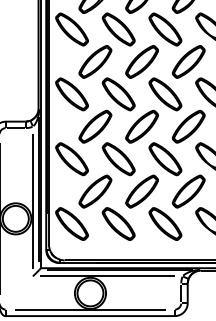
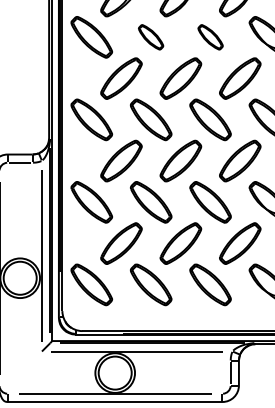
part: (118, 29) -> (150, 37), size x0.6
part: (165, 29) -> (210, 37), size x0.6

